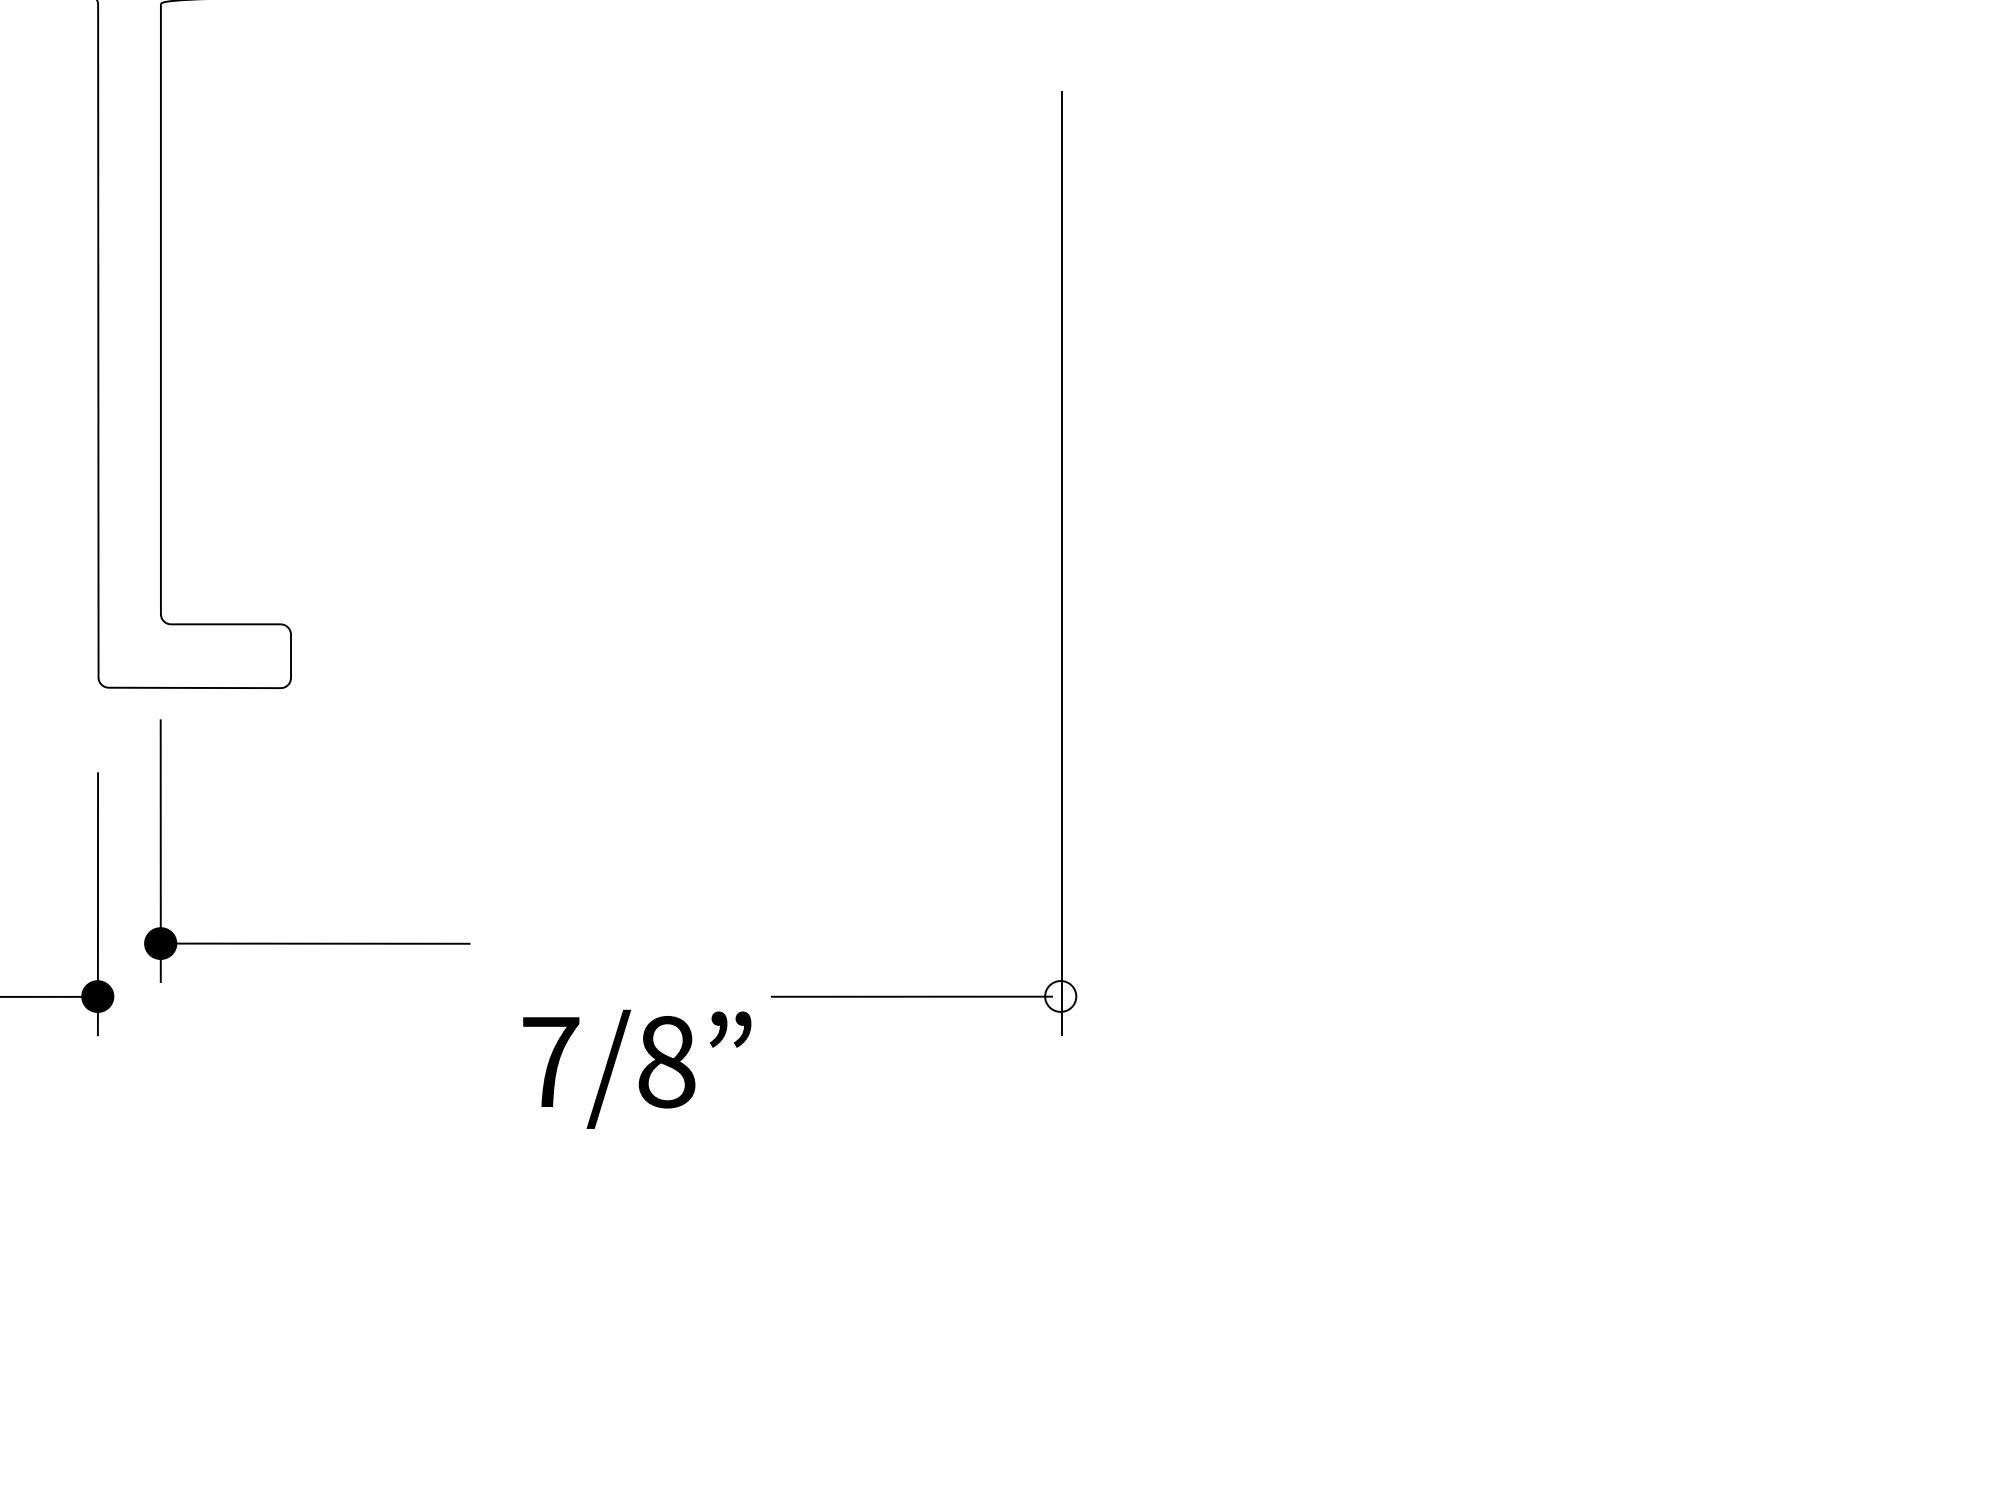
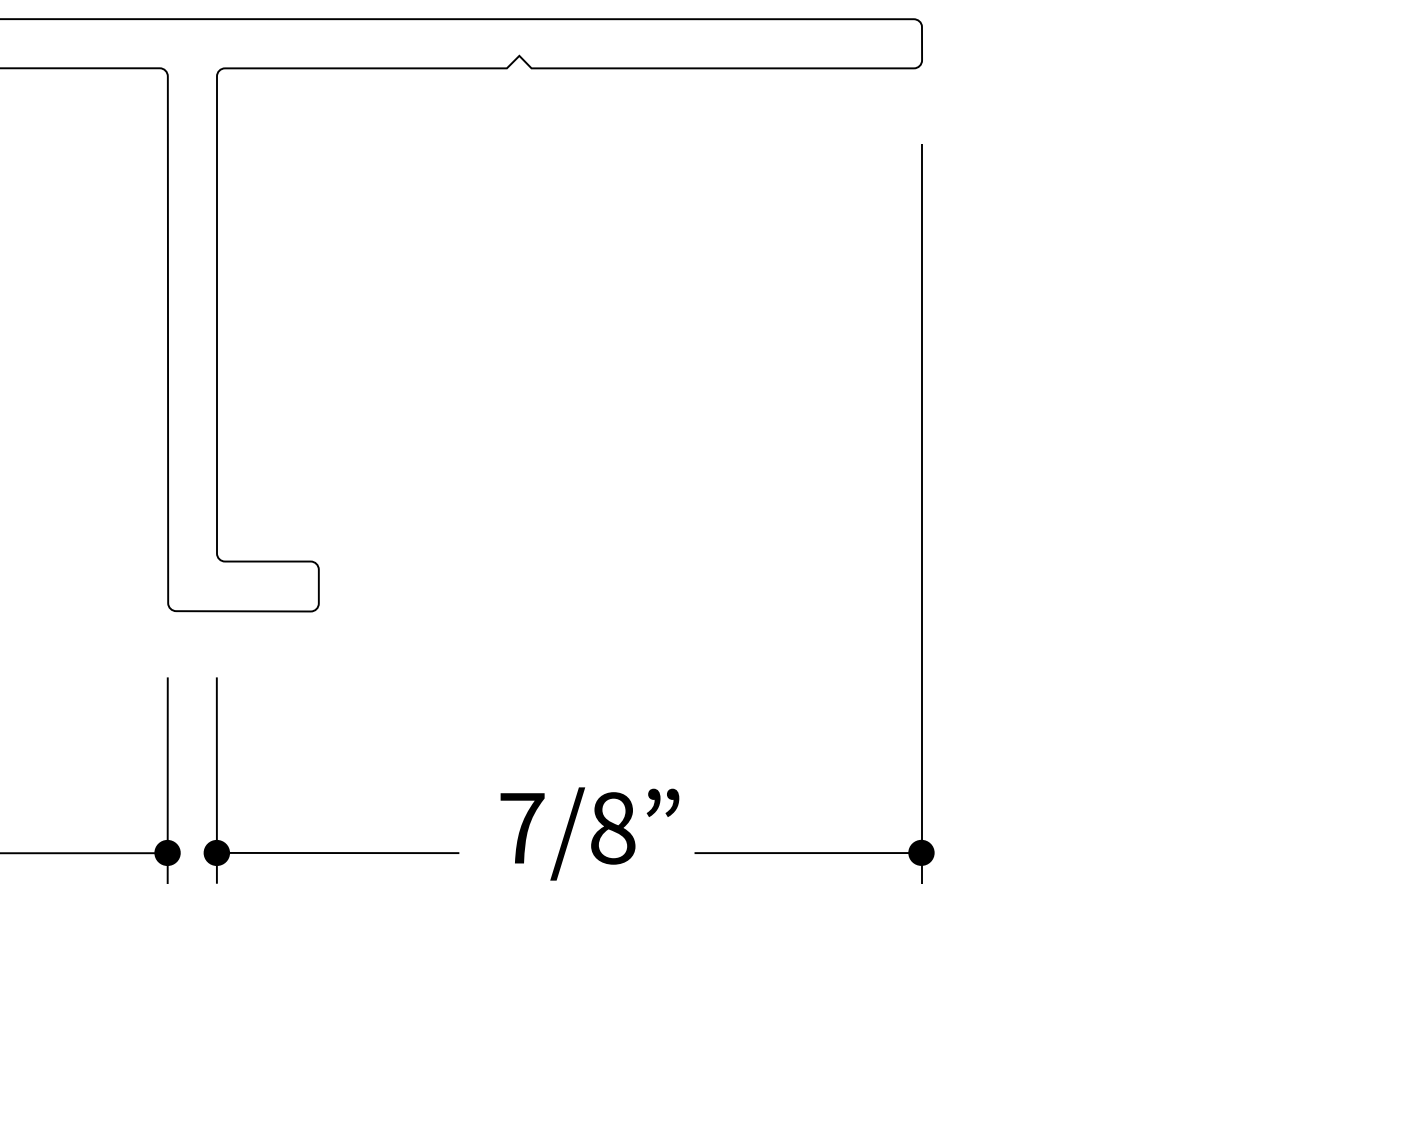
part: (307, 942) -> (331, 852), moved
fill: (1060, 996) -> (921, 852), added
text: (637, 1068) -> (590, 833), moved

